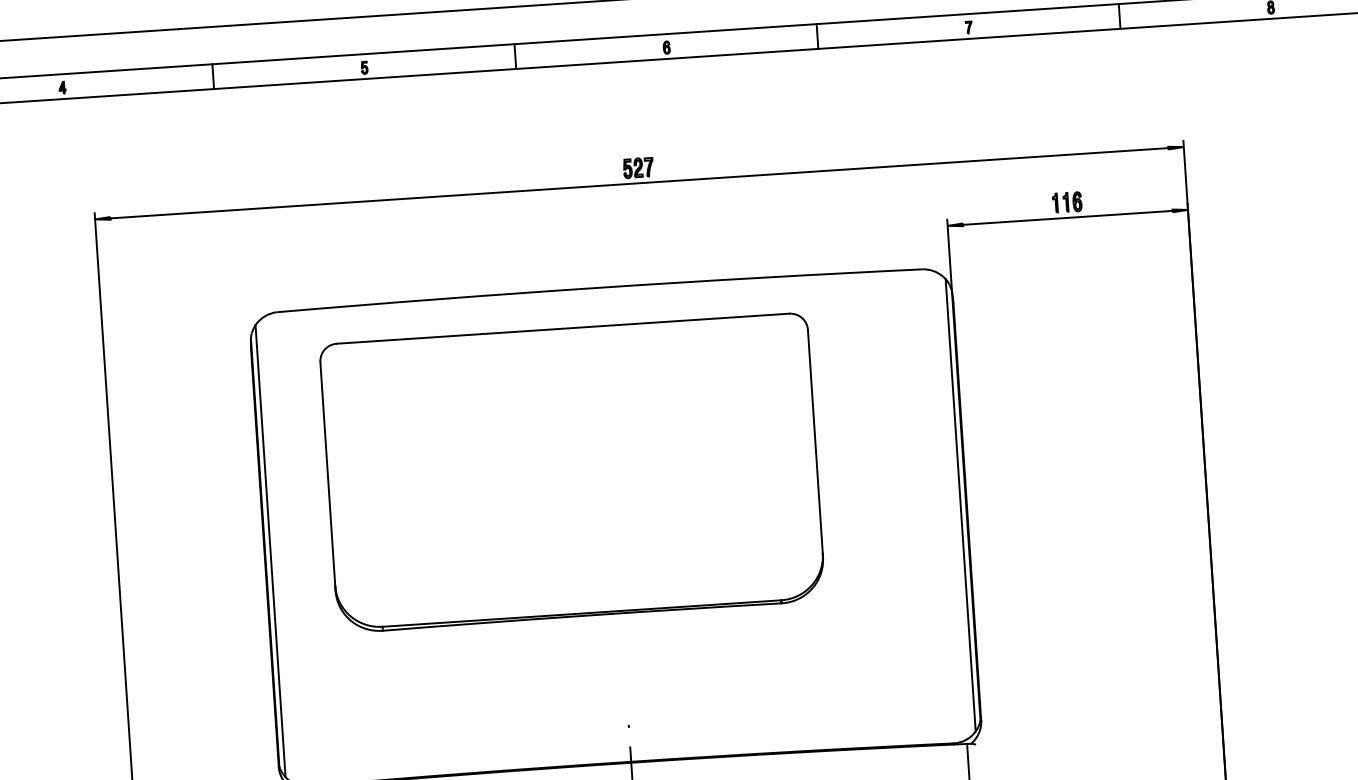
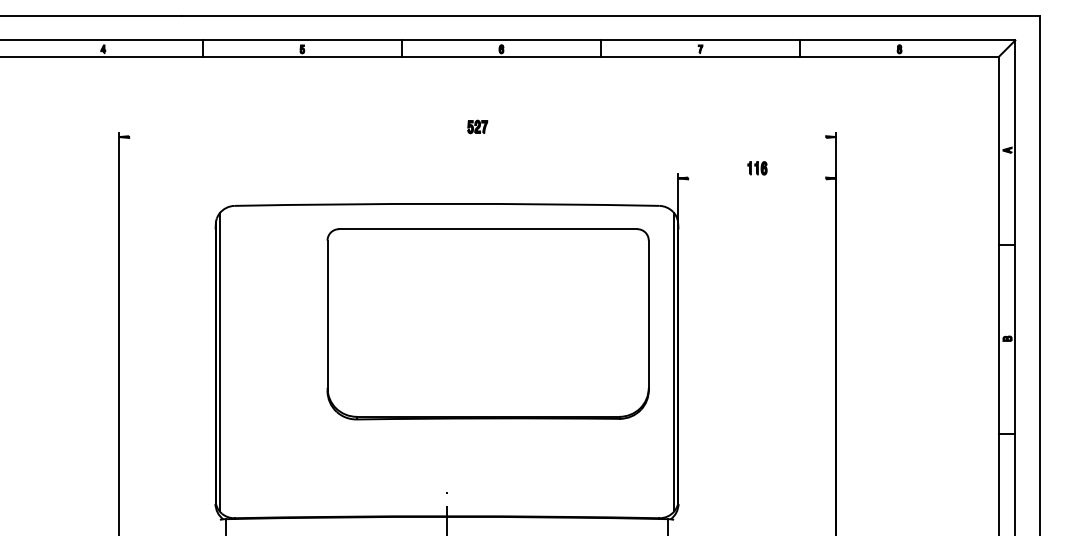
line: (639, 183) -> (477, 137), removed
line: (1068, 217) -> (757, 178), removed
part: (571, 473) -> (487, 324), moved

